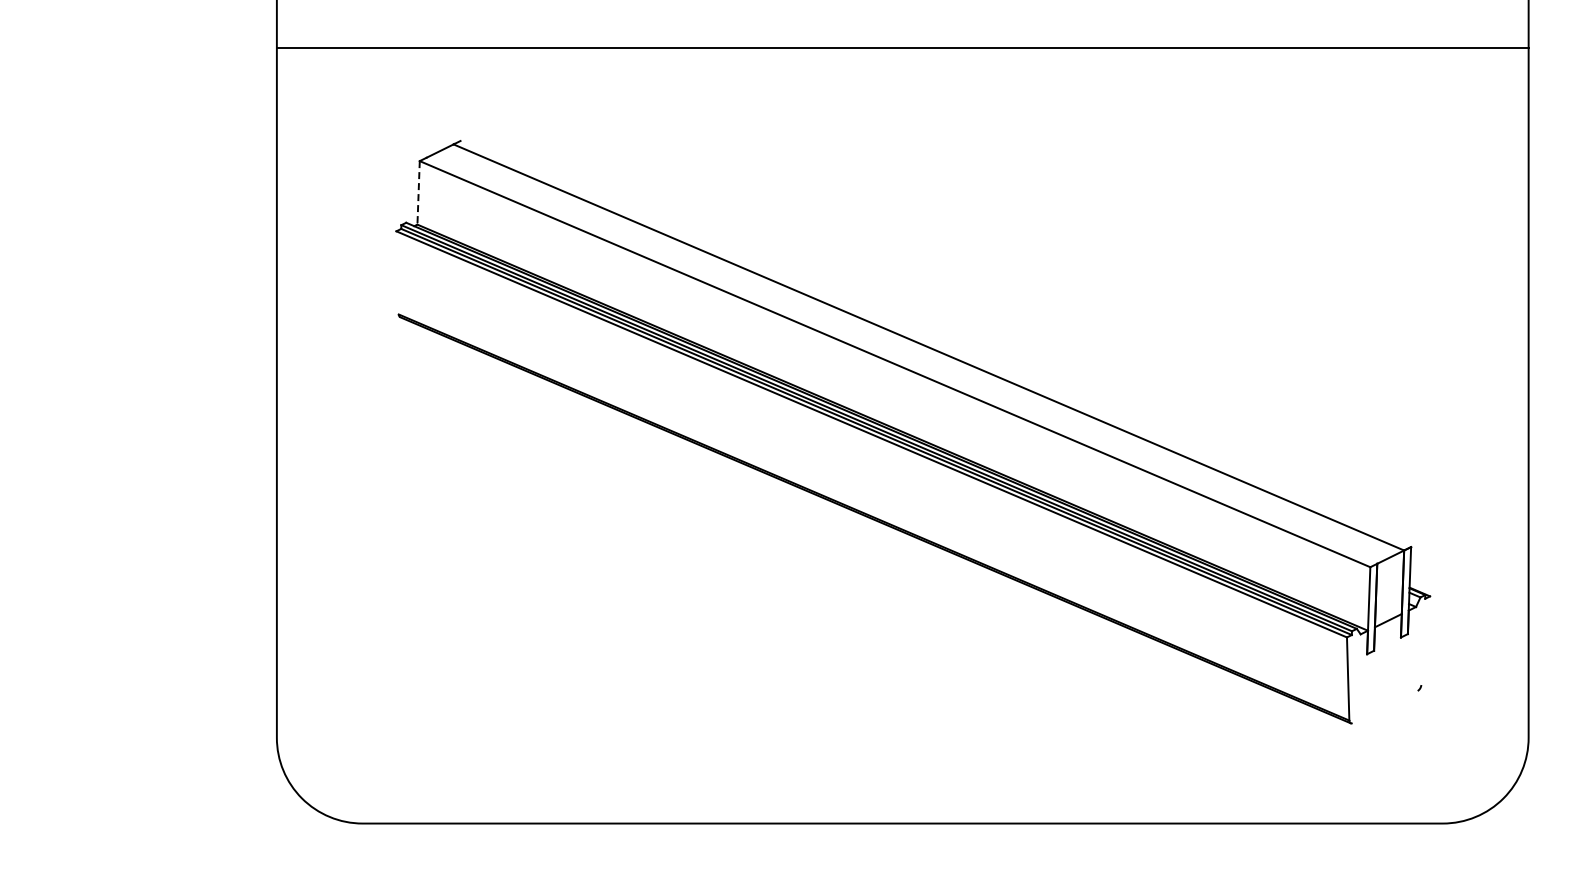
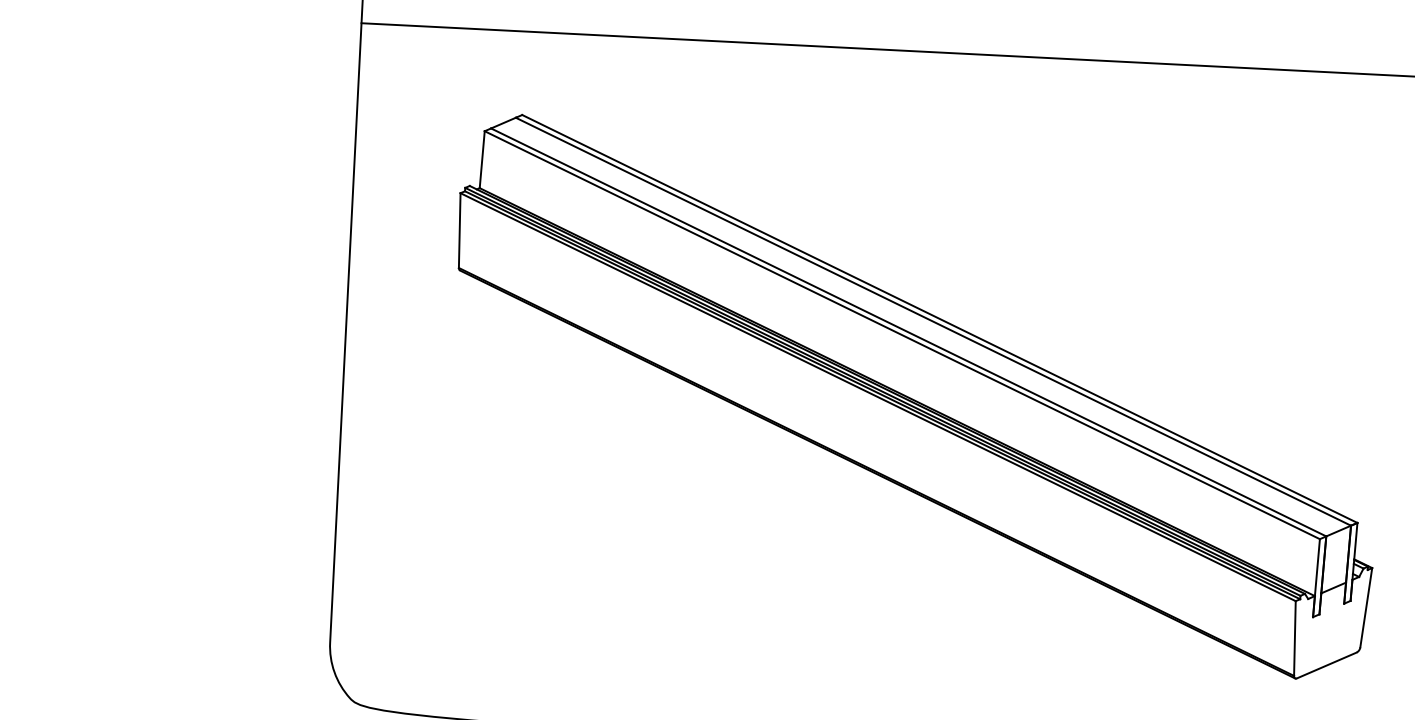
line: (418, 192) -> (482, 159), dashed -> solid
line: (397, 272) -> (459, 230), added
line: (935, 344) -> (939, 319), added
line: (901, 360) -> (908, 332), added
line: (1425, 640) -> (1366, 607), added
line: (1384, 707) -> (1326, 665), added

